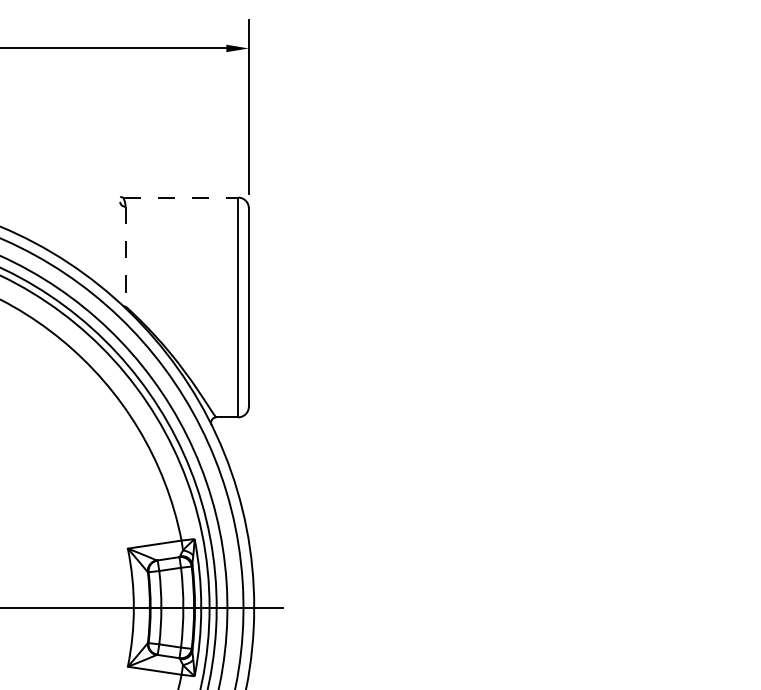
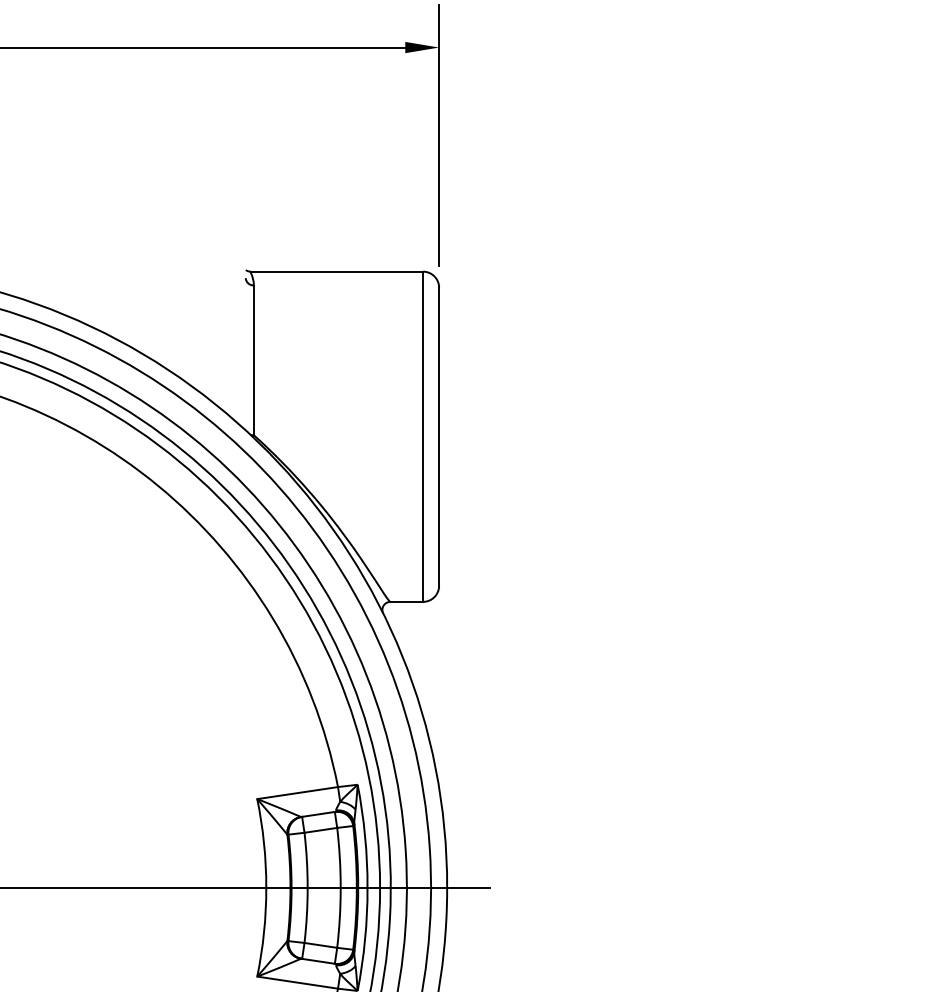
line: (181, 197) -> (337, 271), dashed -> solid
line: (125, 256) -> (253, 360), dashed -> solid

